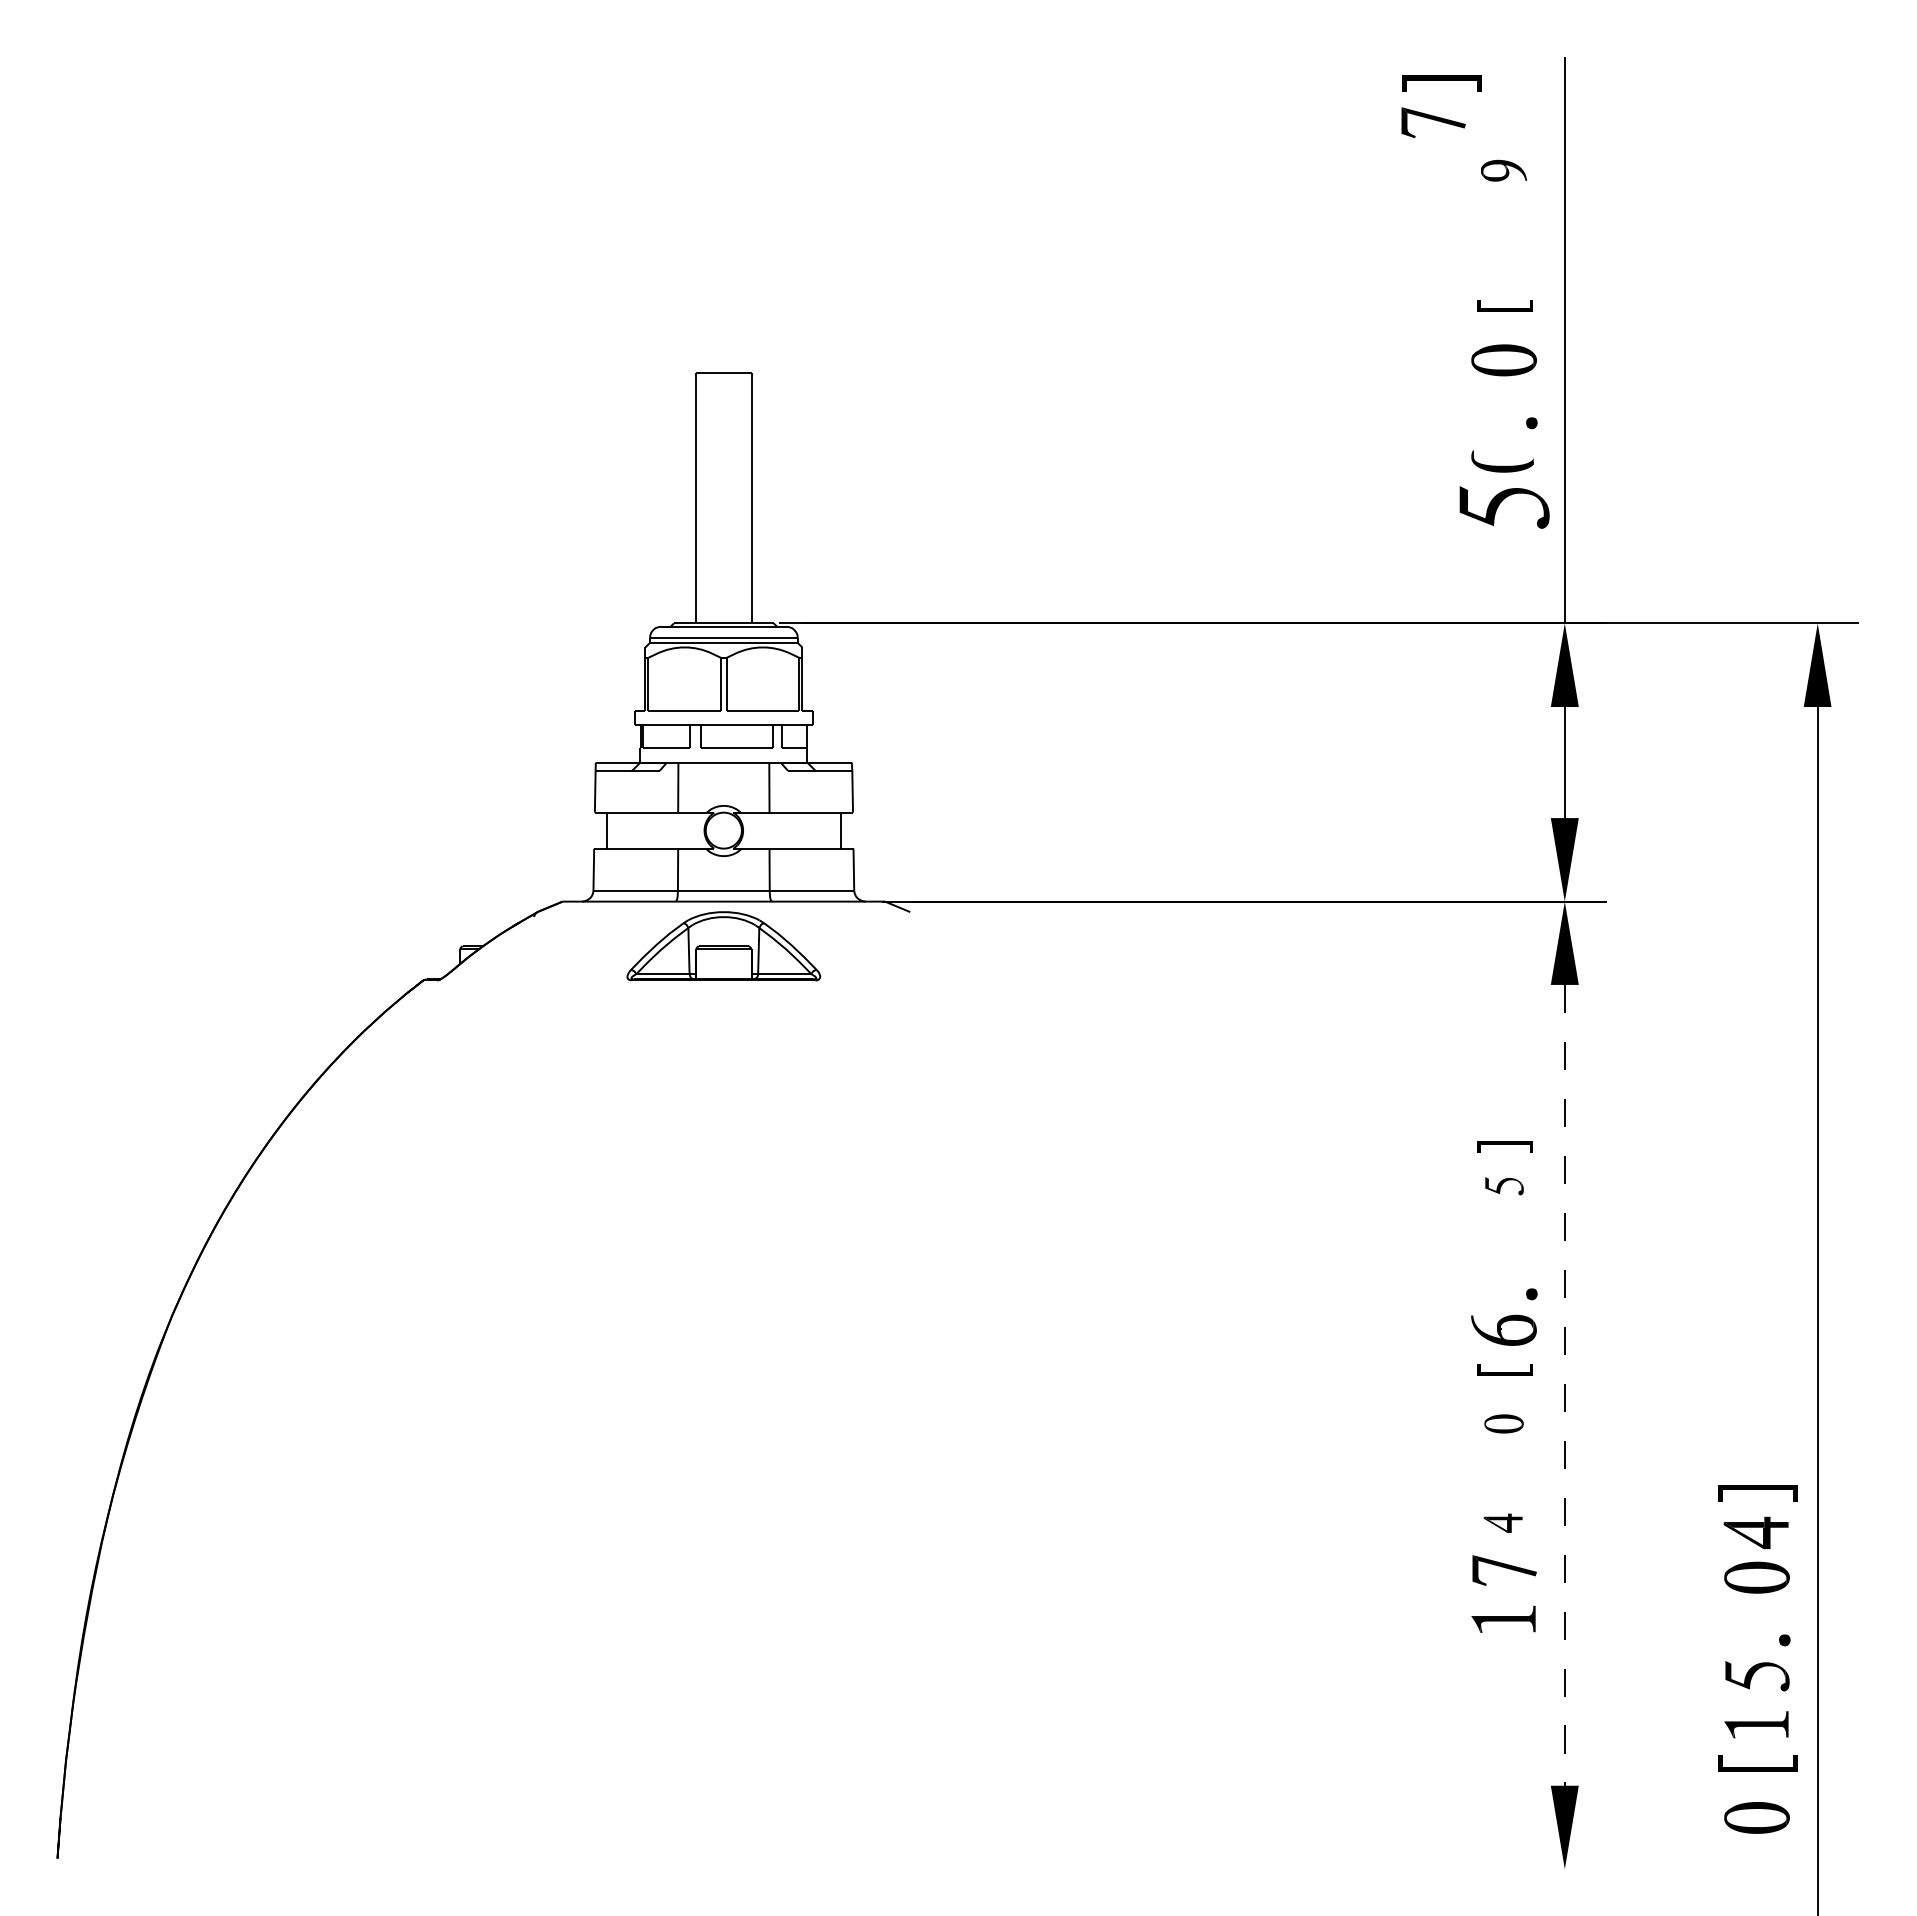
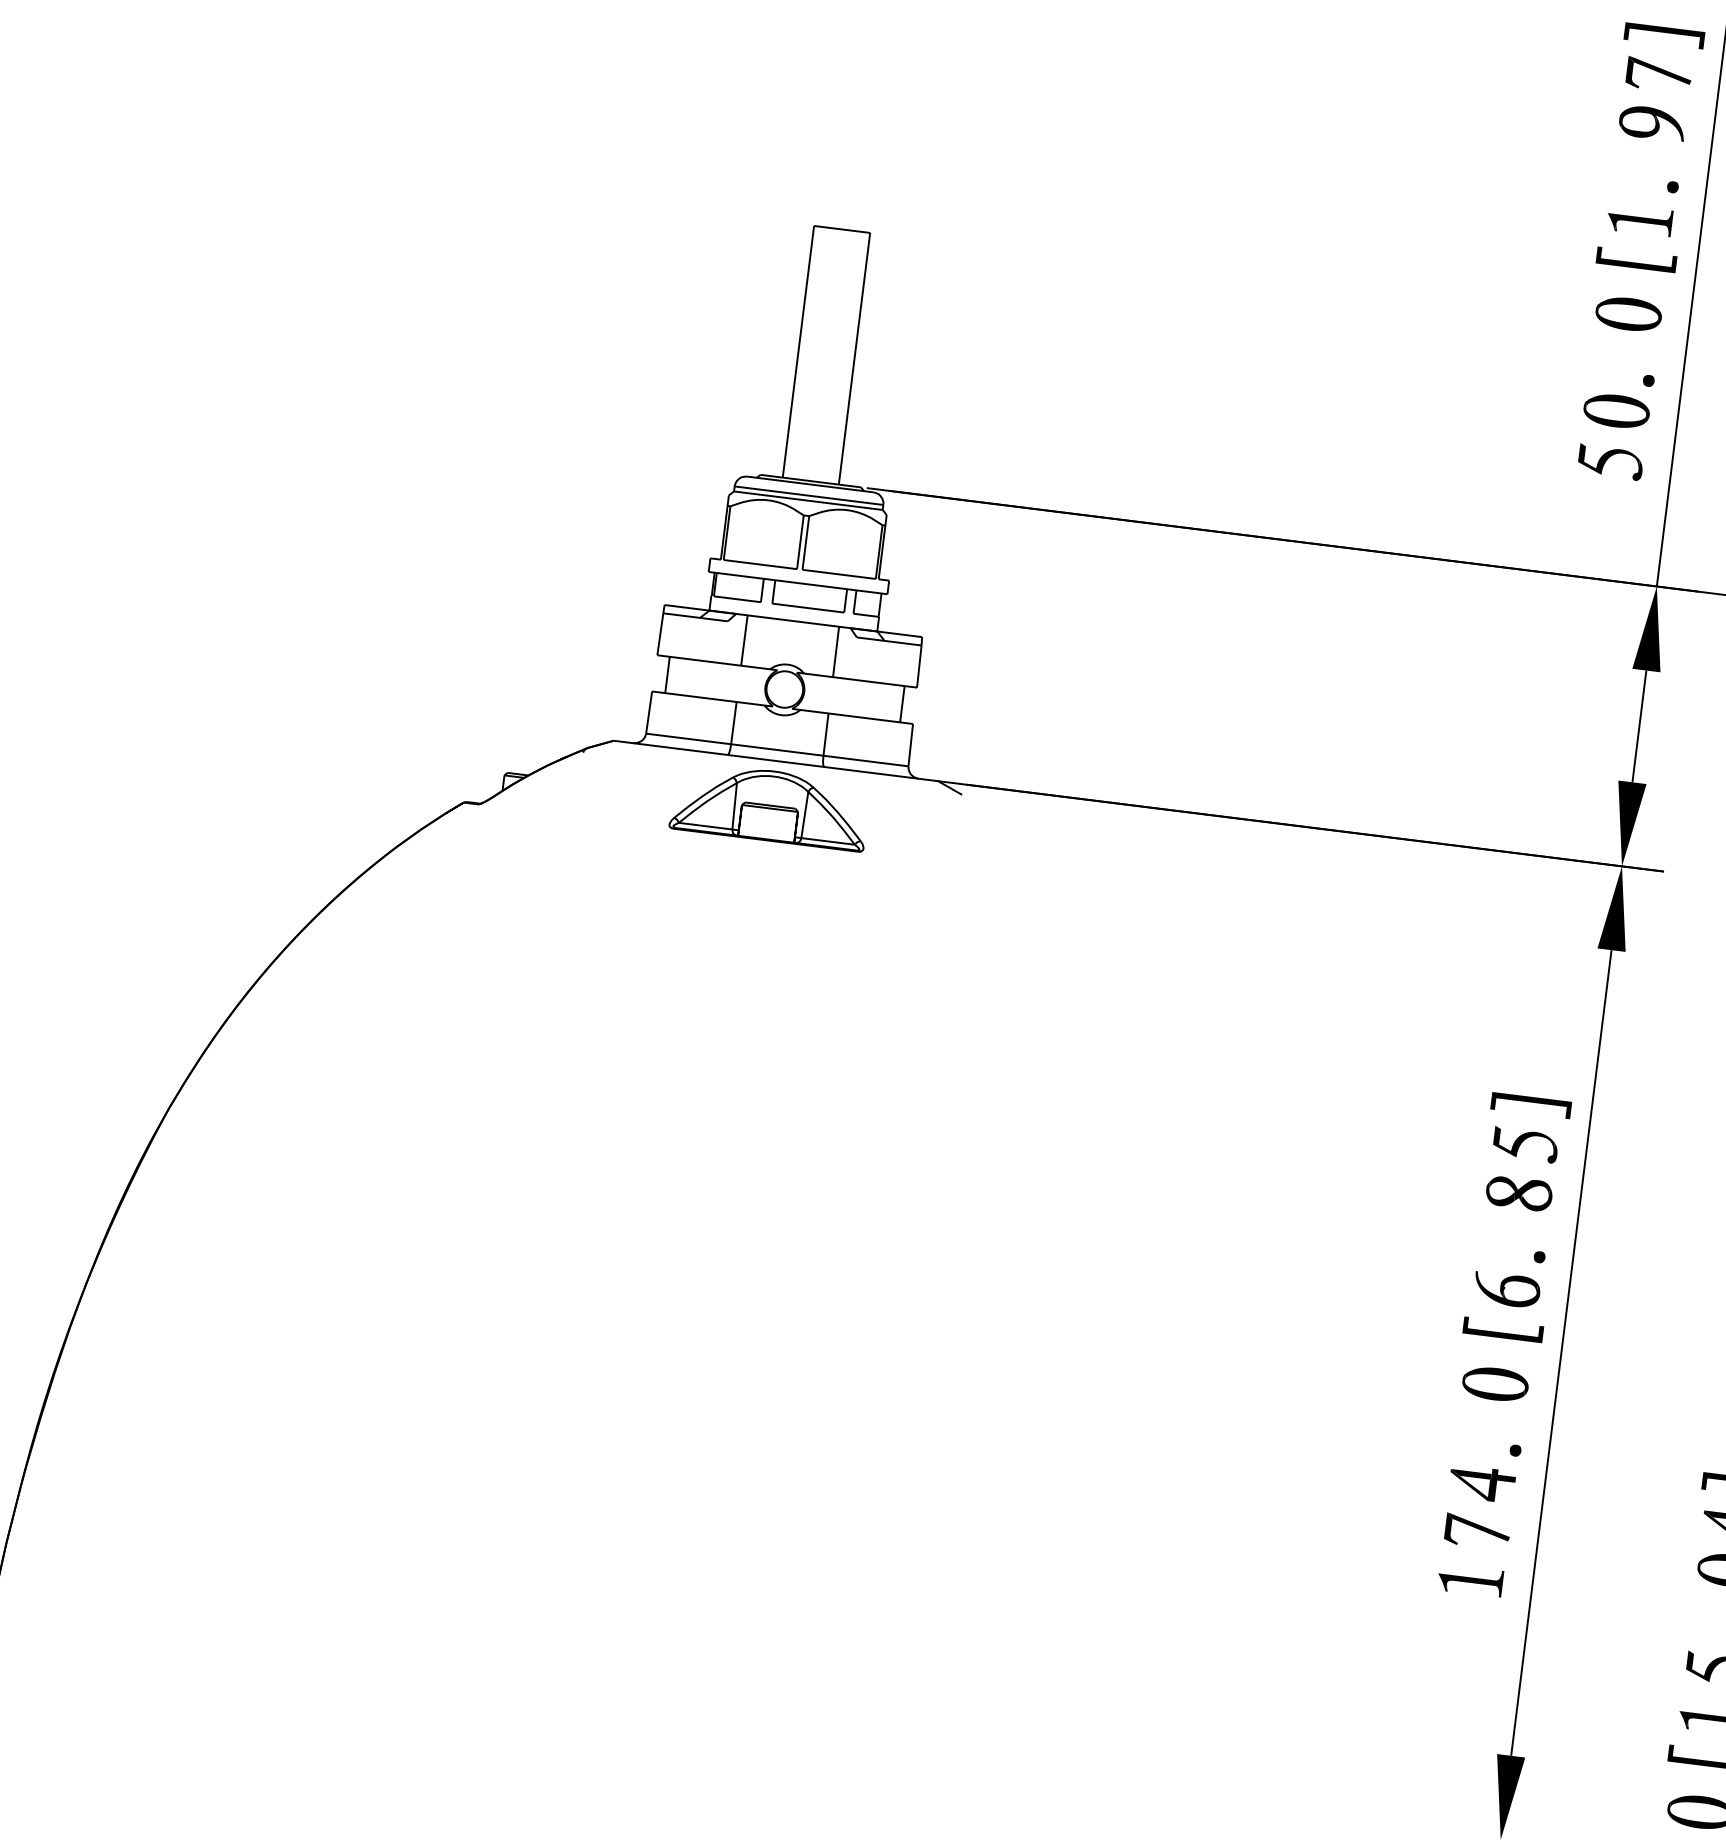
part: (1441, 83) -> (1663, 35), moved
part: (1433, 122) -> (1658, 74), moved
part: (1503, 170) -> (1651, 123), size x1.43
fill: (1531, 230) -> (1672, 187), added
part: (1503, 266) -> (1639, 219), added
part: (1504, 306) -> (1635, 260), size x1.43
fill: (1505, 452) -> (1618, 407), added
part: (1504, 507) -> (1610, 462), size x0.71
part: (1504, 1146) -> (1530, 1105), size x1.43
part: (1504, 1186) -> (1525, 1145), size x1.67
part: (1503, 1234) -> (1518, 1193), added
part: (1504, 1369) -> (1502, 1329), size x1.43
line: (1564, 1385) -> (1561, 1353), dashed -> solid
part: (1503, 1423) -> (1494, 1383), size x1.67
fill: (1531, 1486) -> (1515, 1450), added
part: (1502, 1523) -> (1481, 1484), size x1.67

